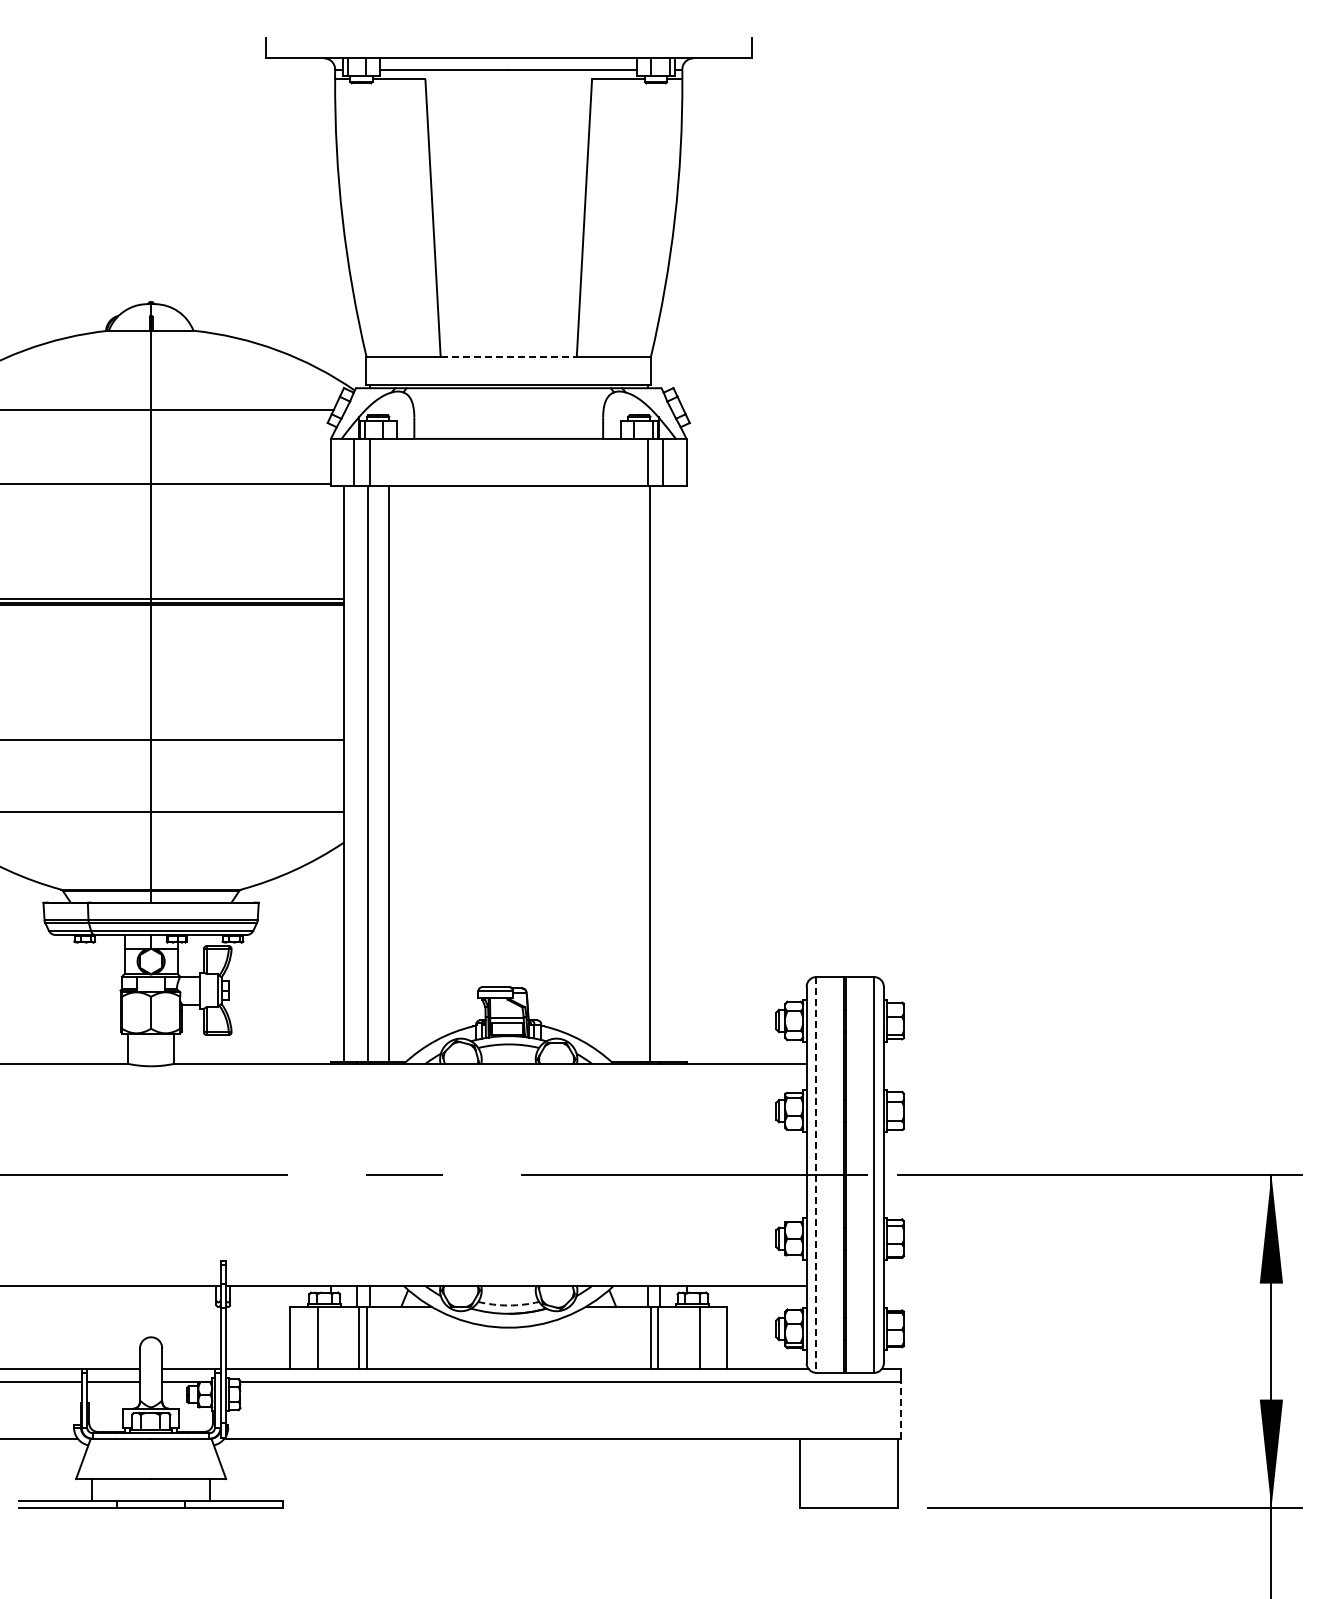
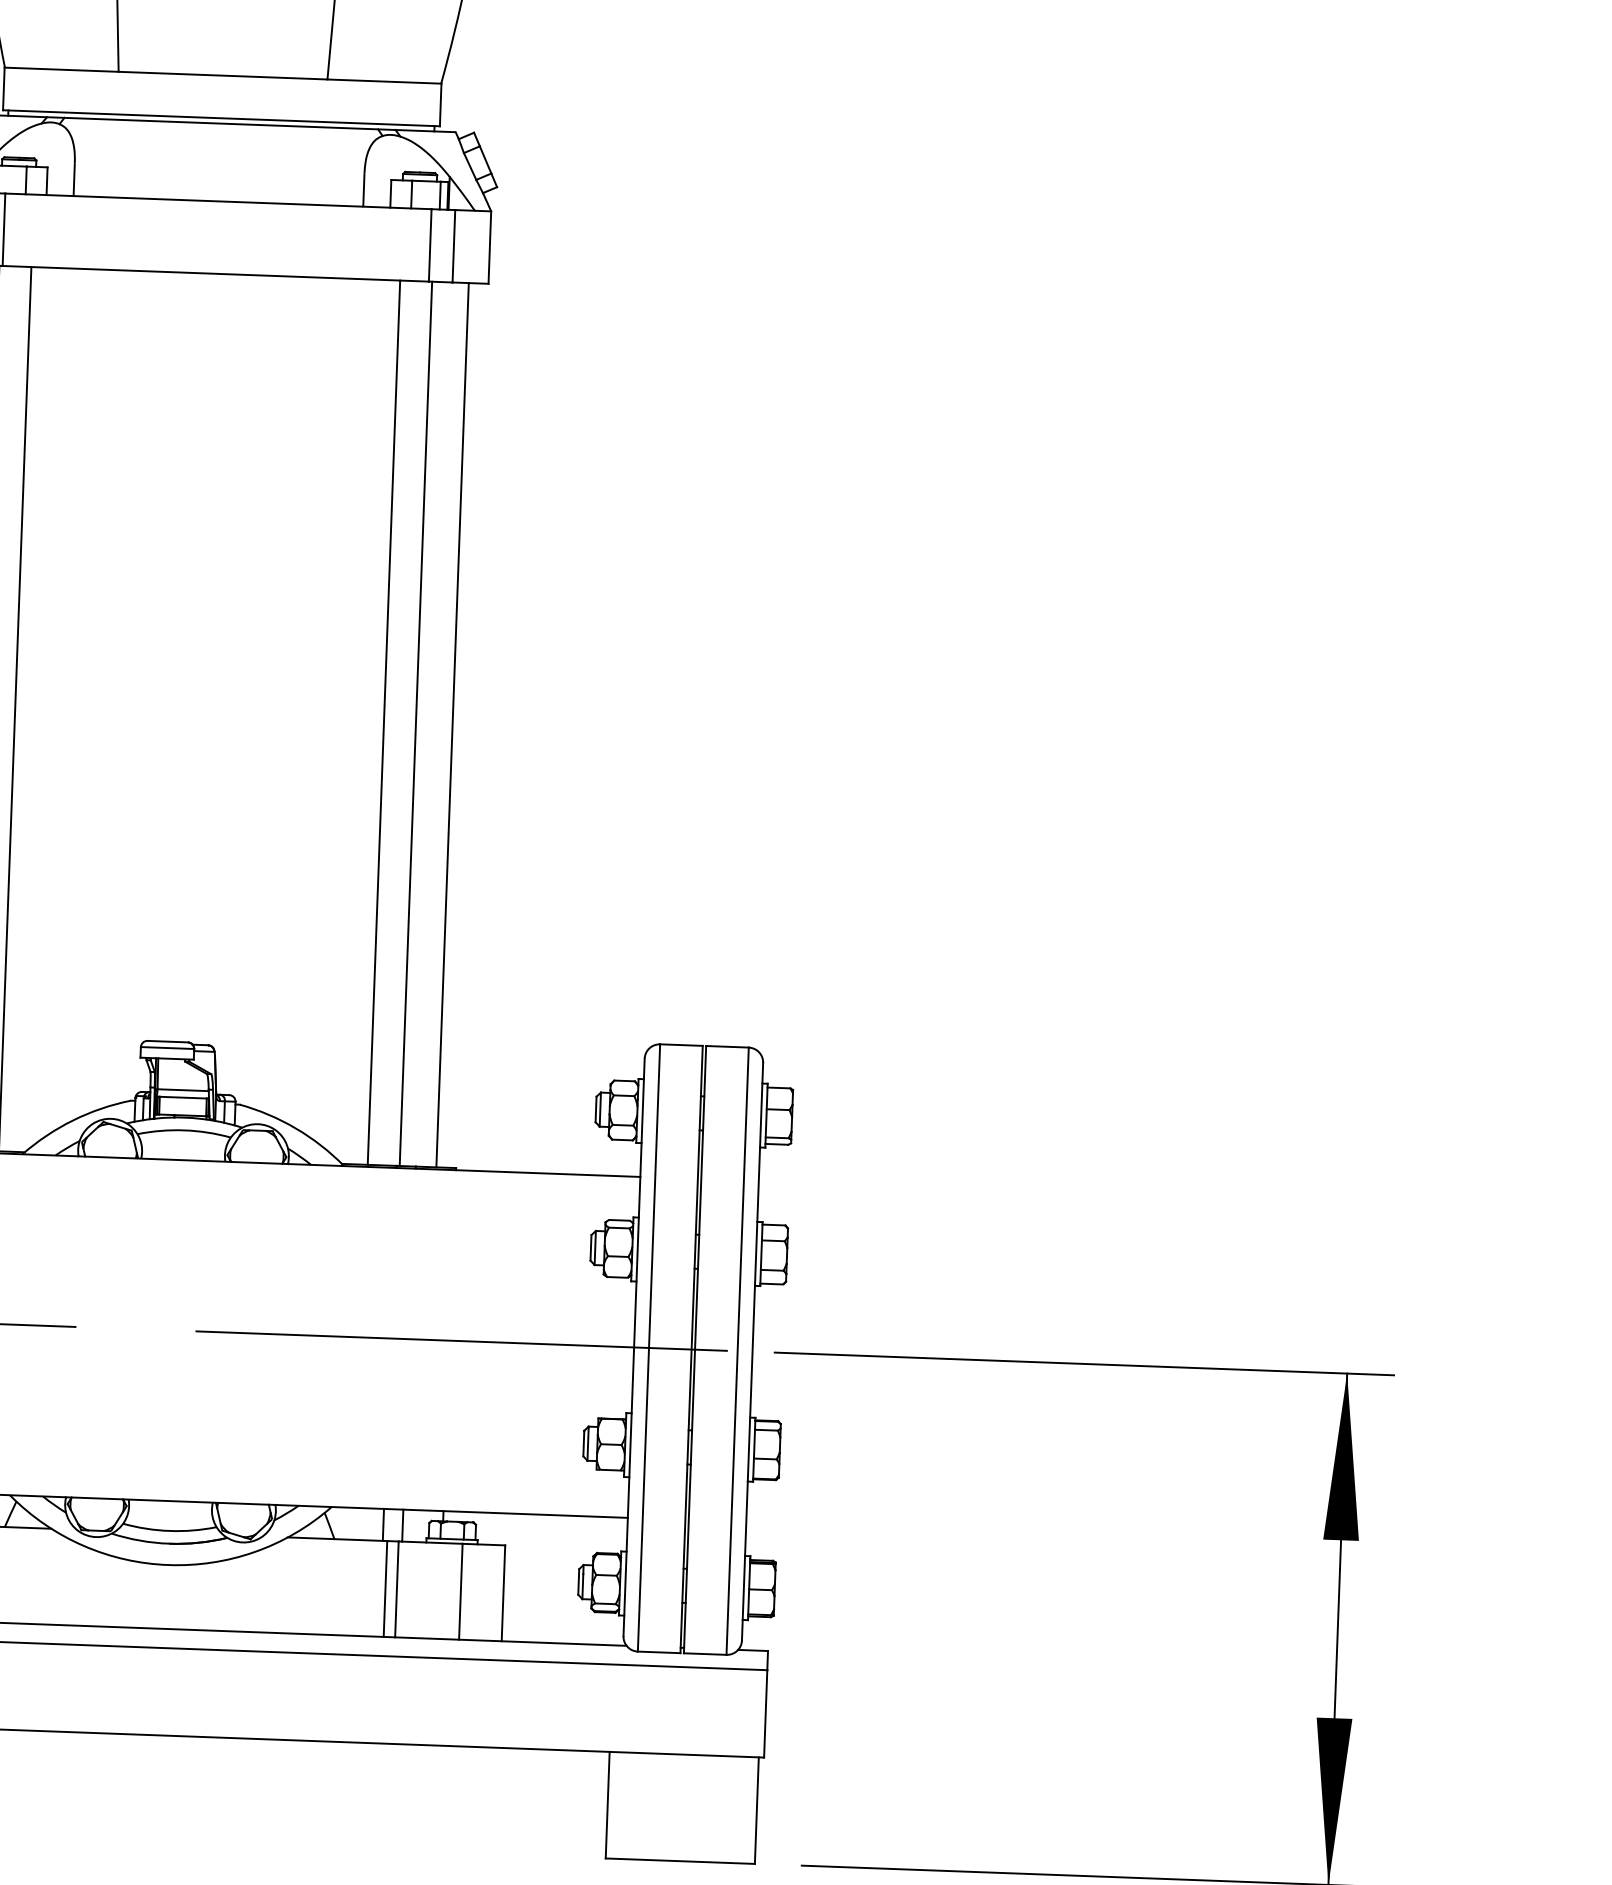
line: (509, 356) -> (224, 74), dashed -> solid
line: (628, 774) -> (383, 723), added
line: (673, 774) -> (452, 725), added
line: (816, 1174) -> (649, 1347), dashed -> solid
arc: (508, 1305) -> (169, 1530), dashed -> solid
line: (901, 1409) -> (766, 1712), dashed -> solid

